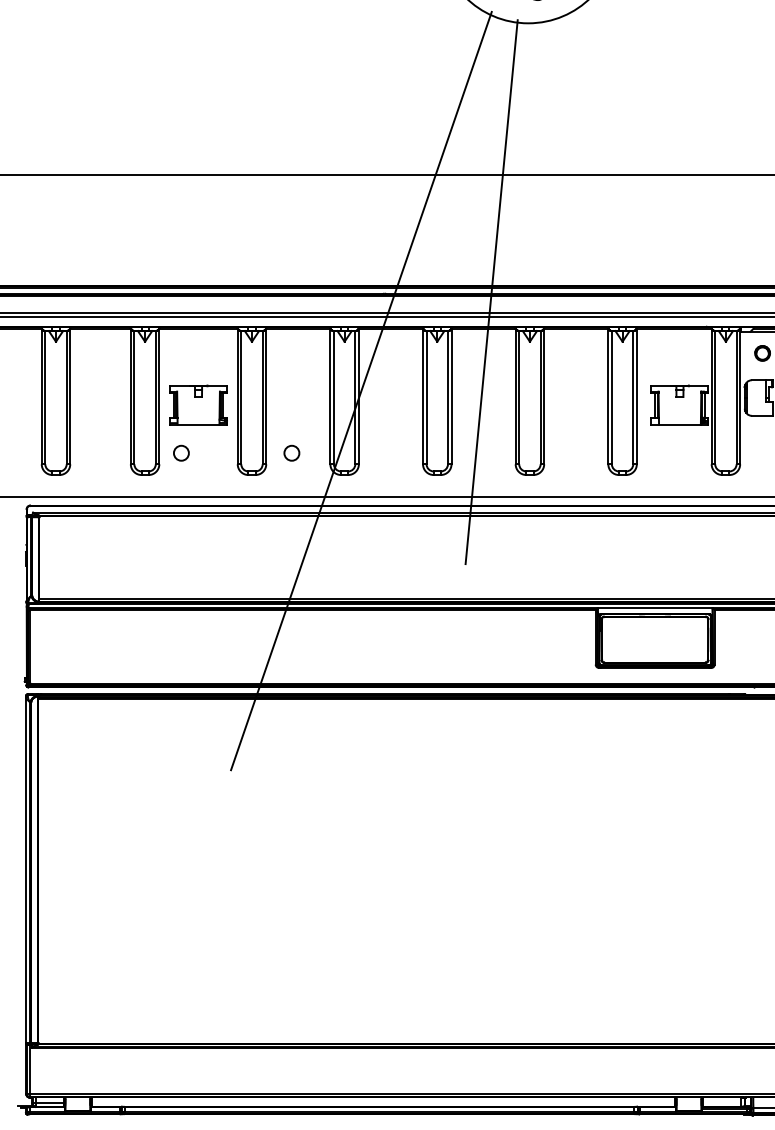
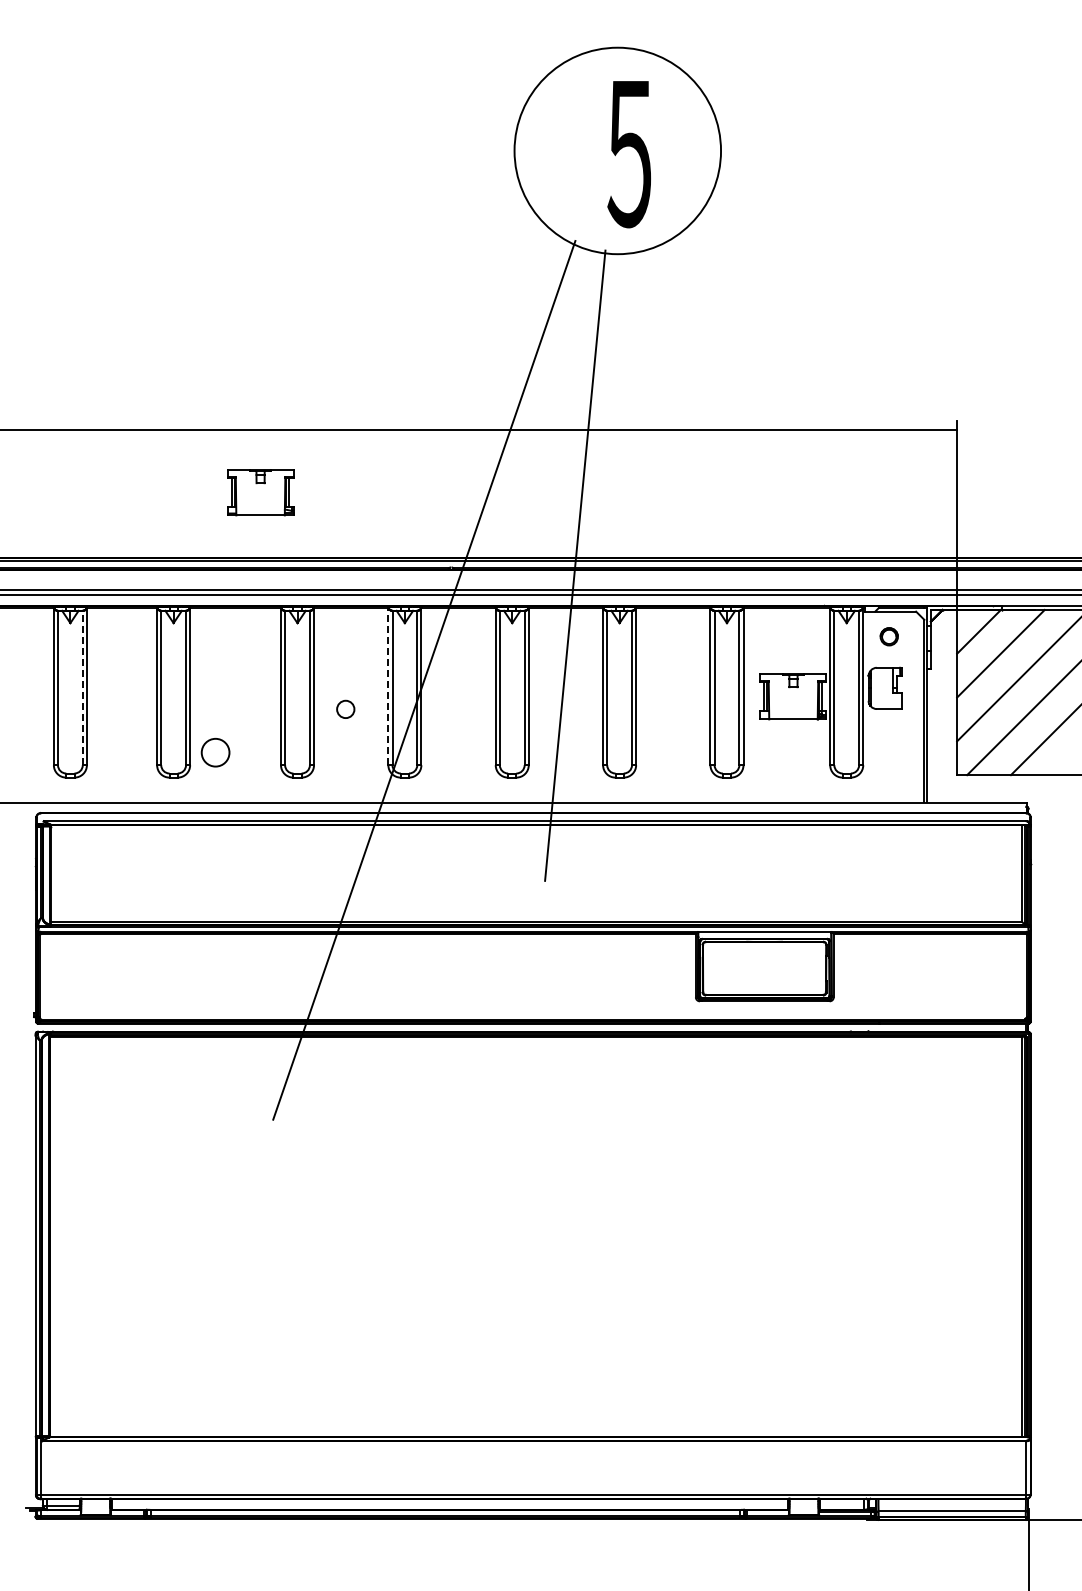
line: (330, 395) -> (388, 685), solid -> dashed
line: (66, 397) -> (82, 687), solid -> dashed
part: (198, 405) -> (260, 492), moved
circle: (181, 452) -> (215, 751), size x1.6
circle: (291, 452) -> (345, 708), moved

